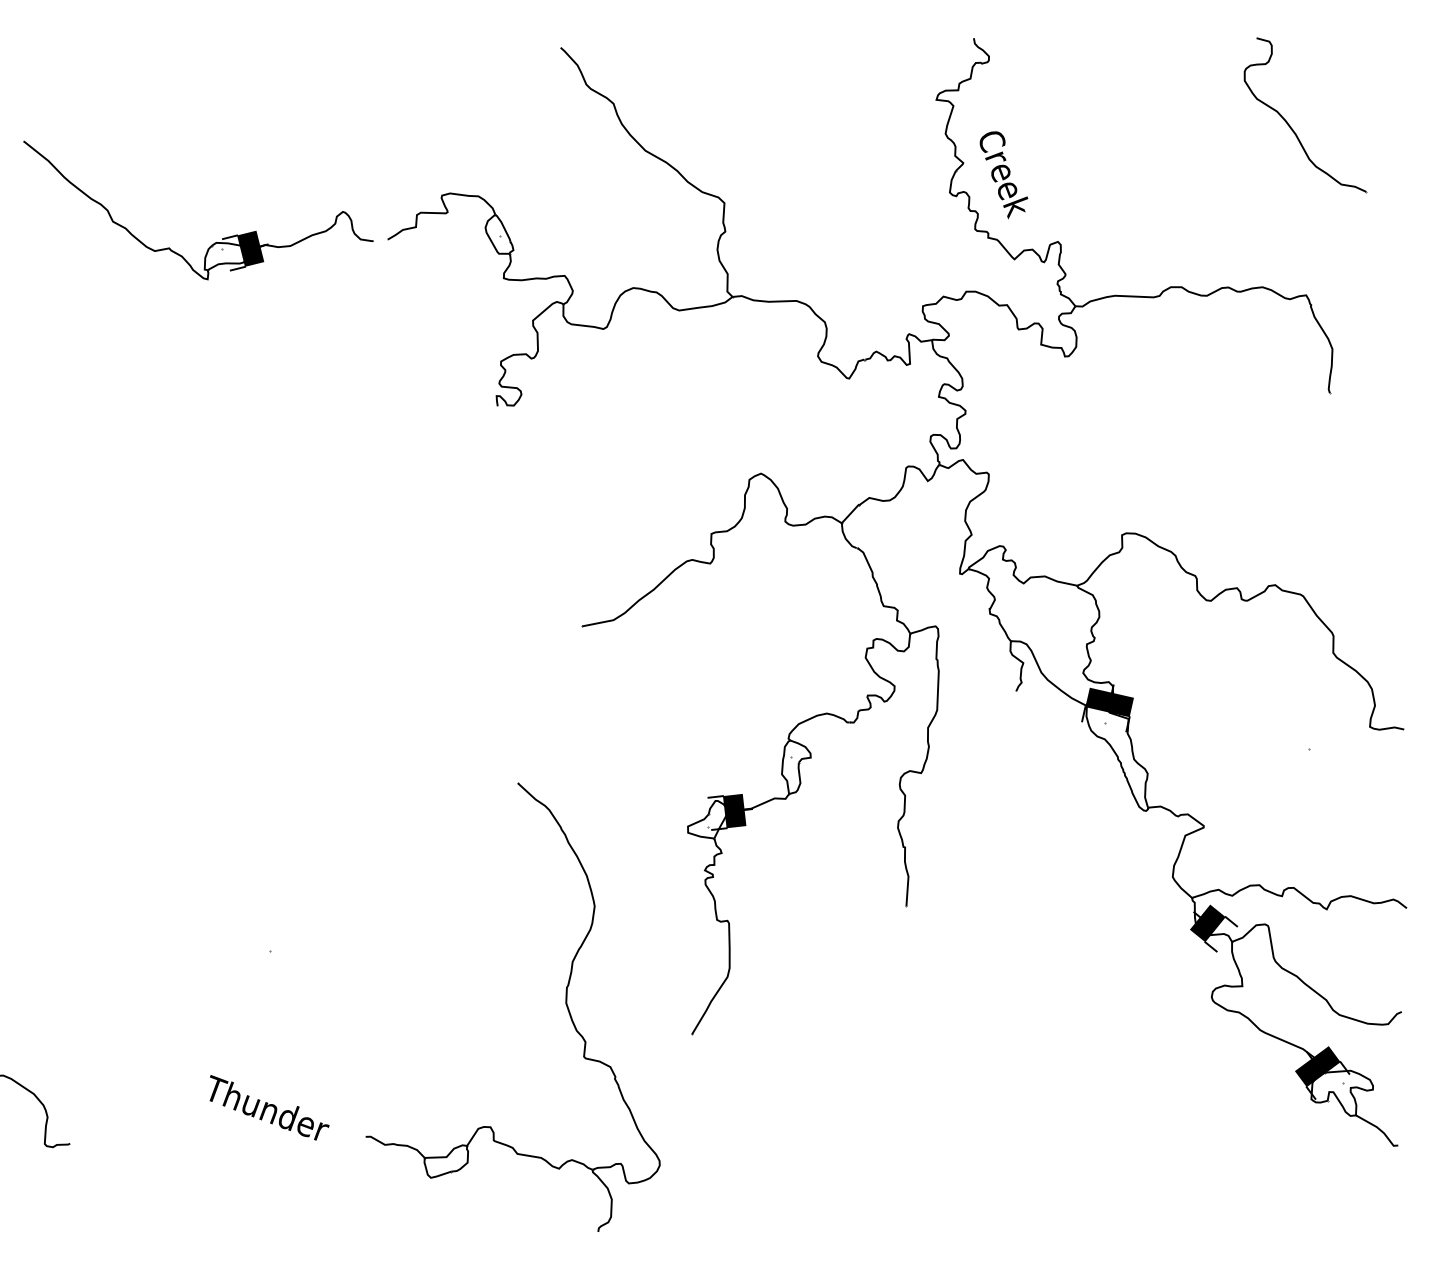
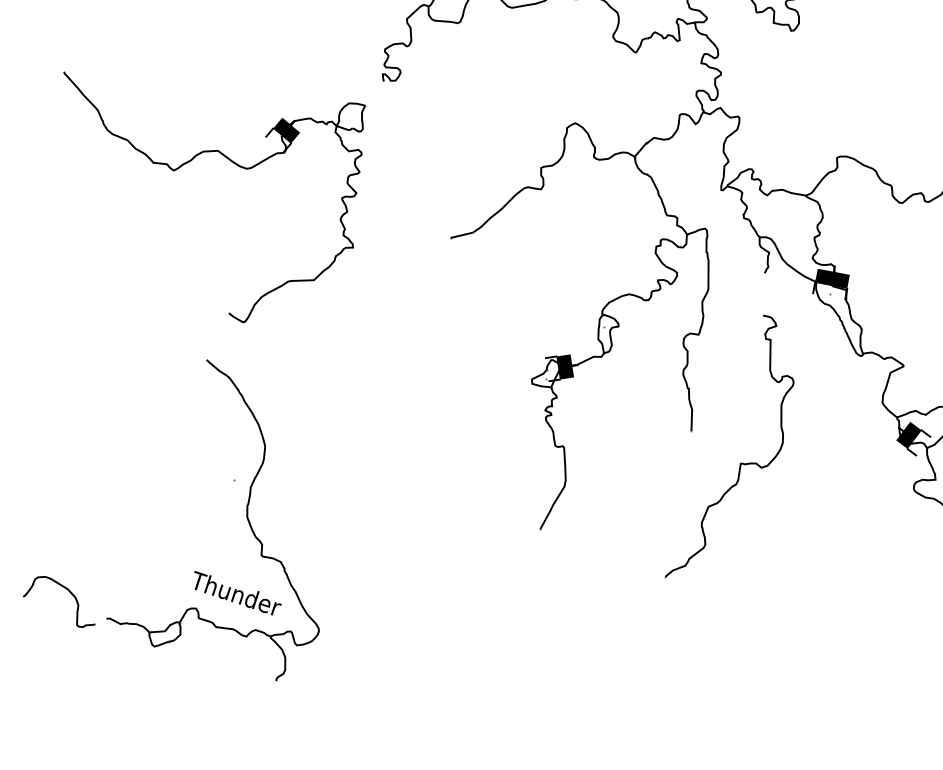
part: (290, 515) -> (237, 165), added
part: (972, 953) -> (740, 463), added
part: (565, 1004) -> (246, 518), moved

